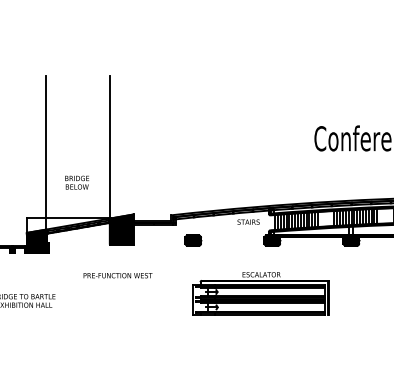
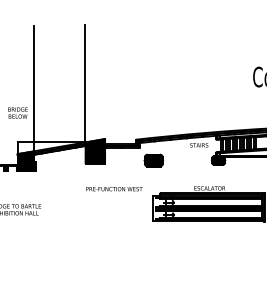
text: (76, 182) -> (17, 112), moved
part: (193, 240) -> (154, 160), size x1.4
text: (117, 275) -> (114, 188), moved

